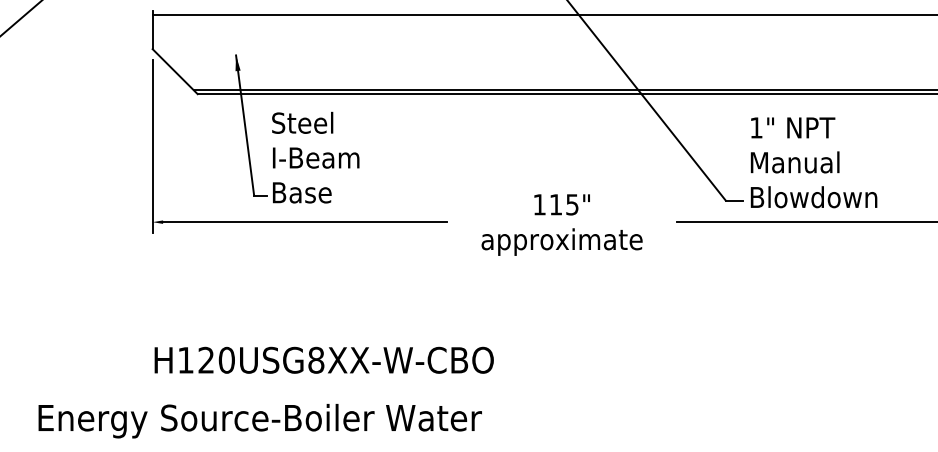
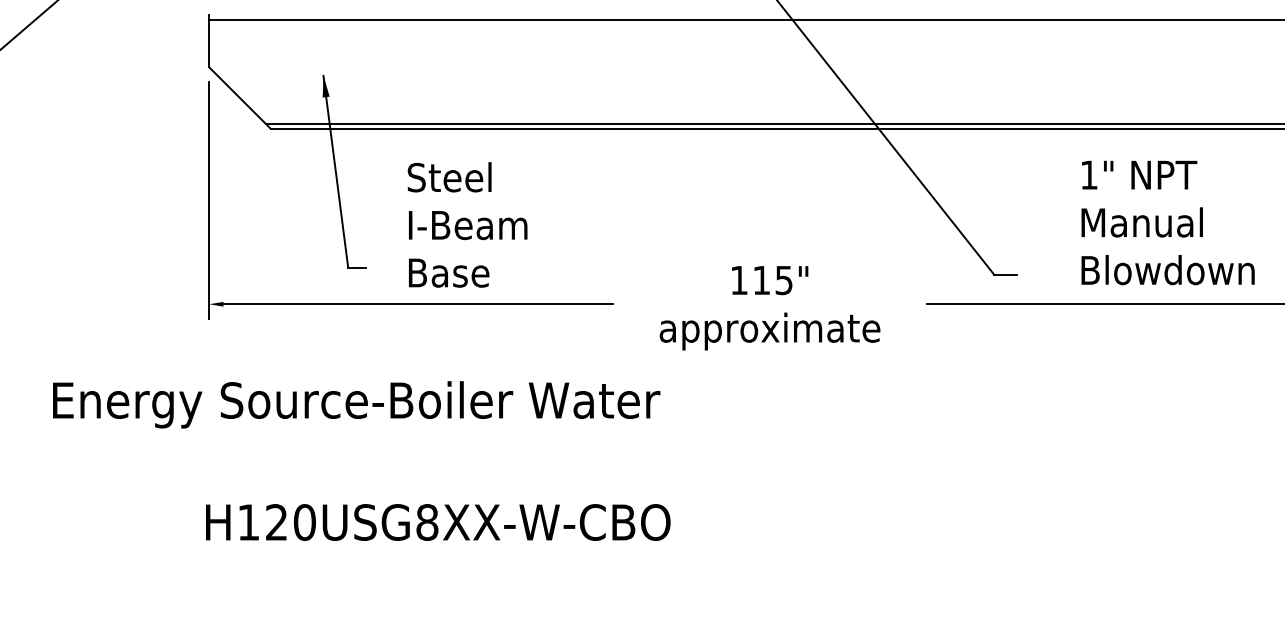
text: (315, 157) -> (467, 224), moved
text: (813, 162) -> (1167, 222), moved
text: (324, 360) -> (438, 522), moved
text: (260, 420) -> (356, 404), moved

